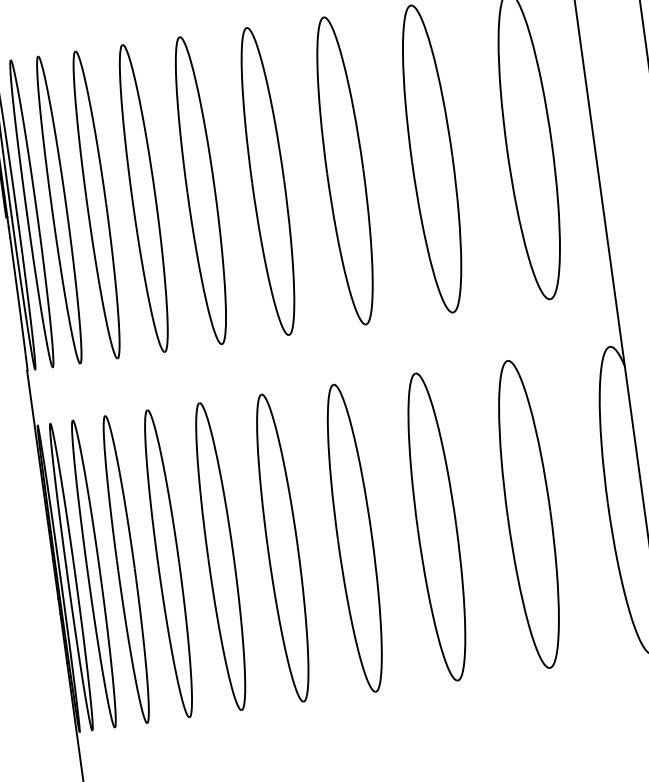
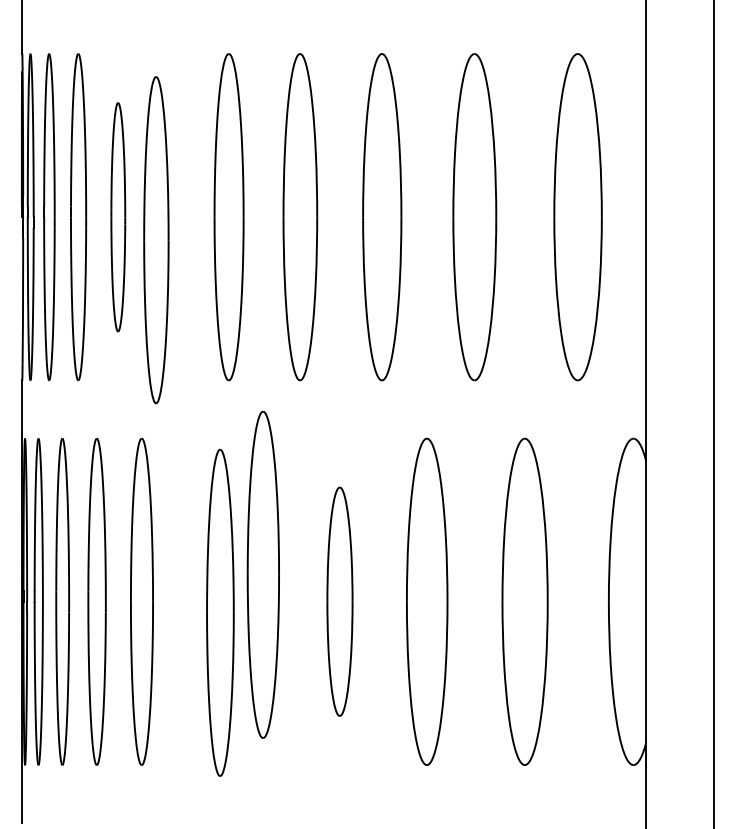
part: (144, 198) -> (156, 240), moved
part: (97, 205) -> (118, 217), size x0.7
part: (354, 537) -> (339, 601), size x0.7
part: (282, 547) -> (262, 574), moved
part: (220, 556) -> (220, 612), moved

